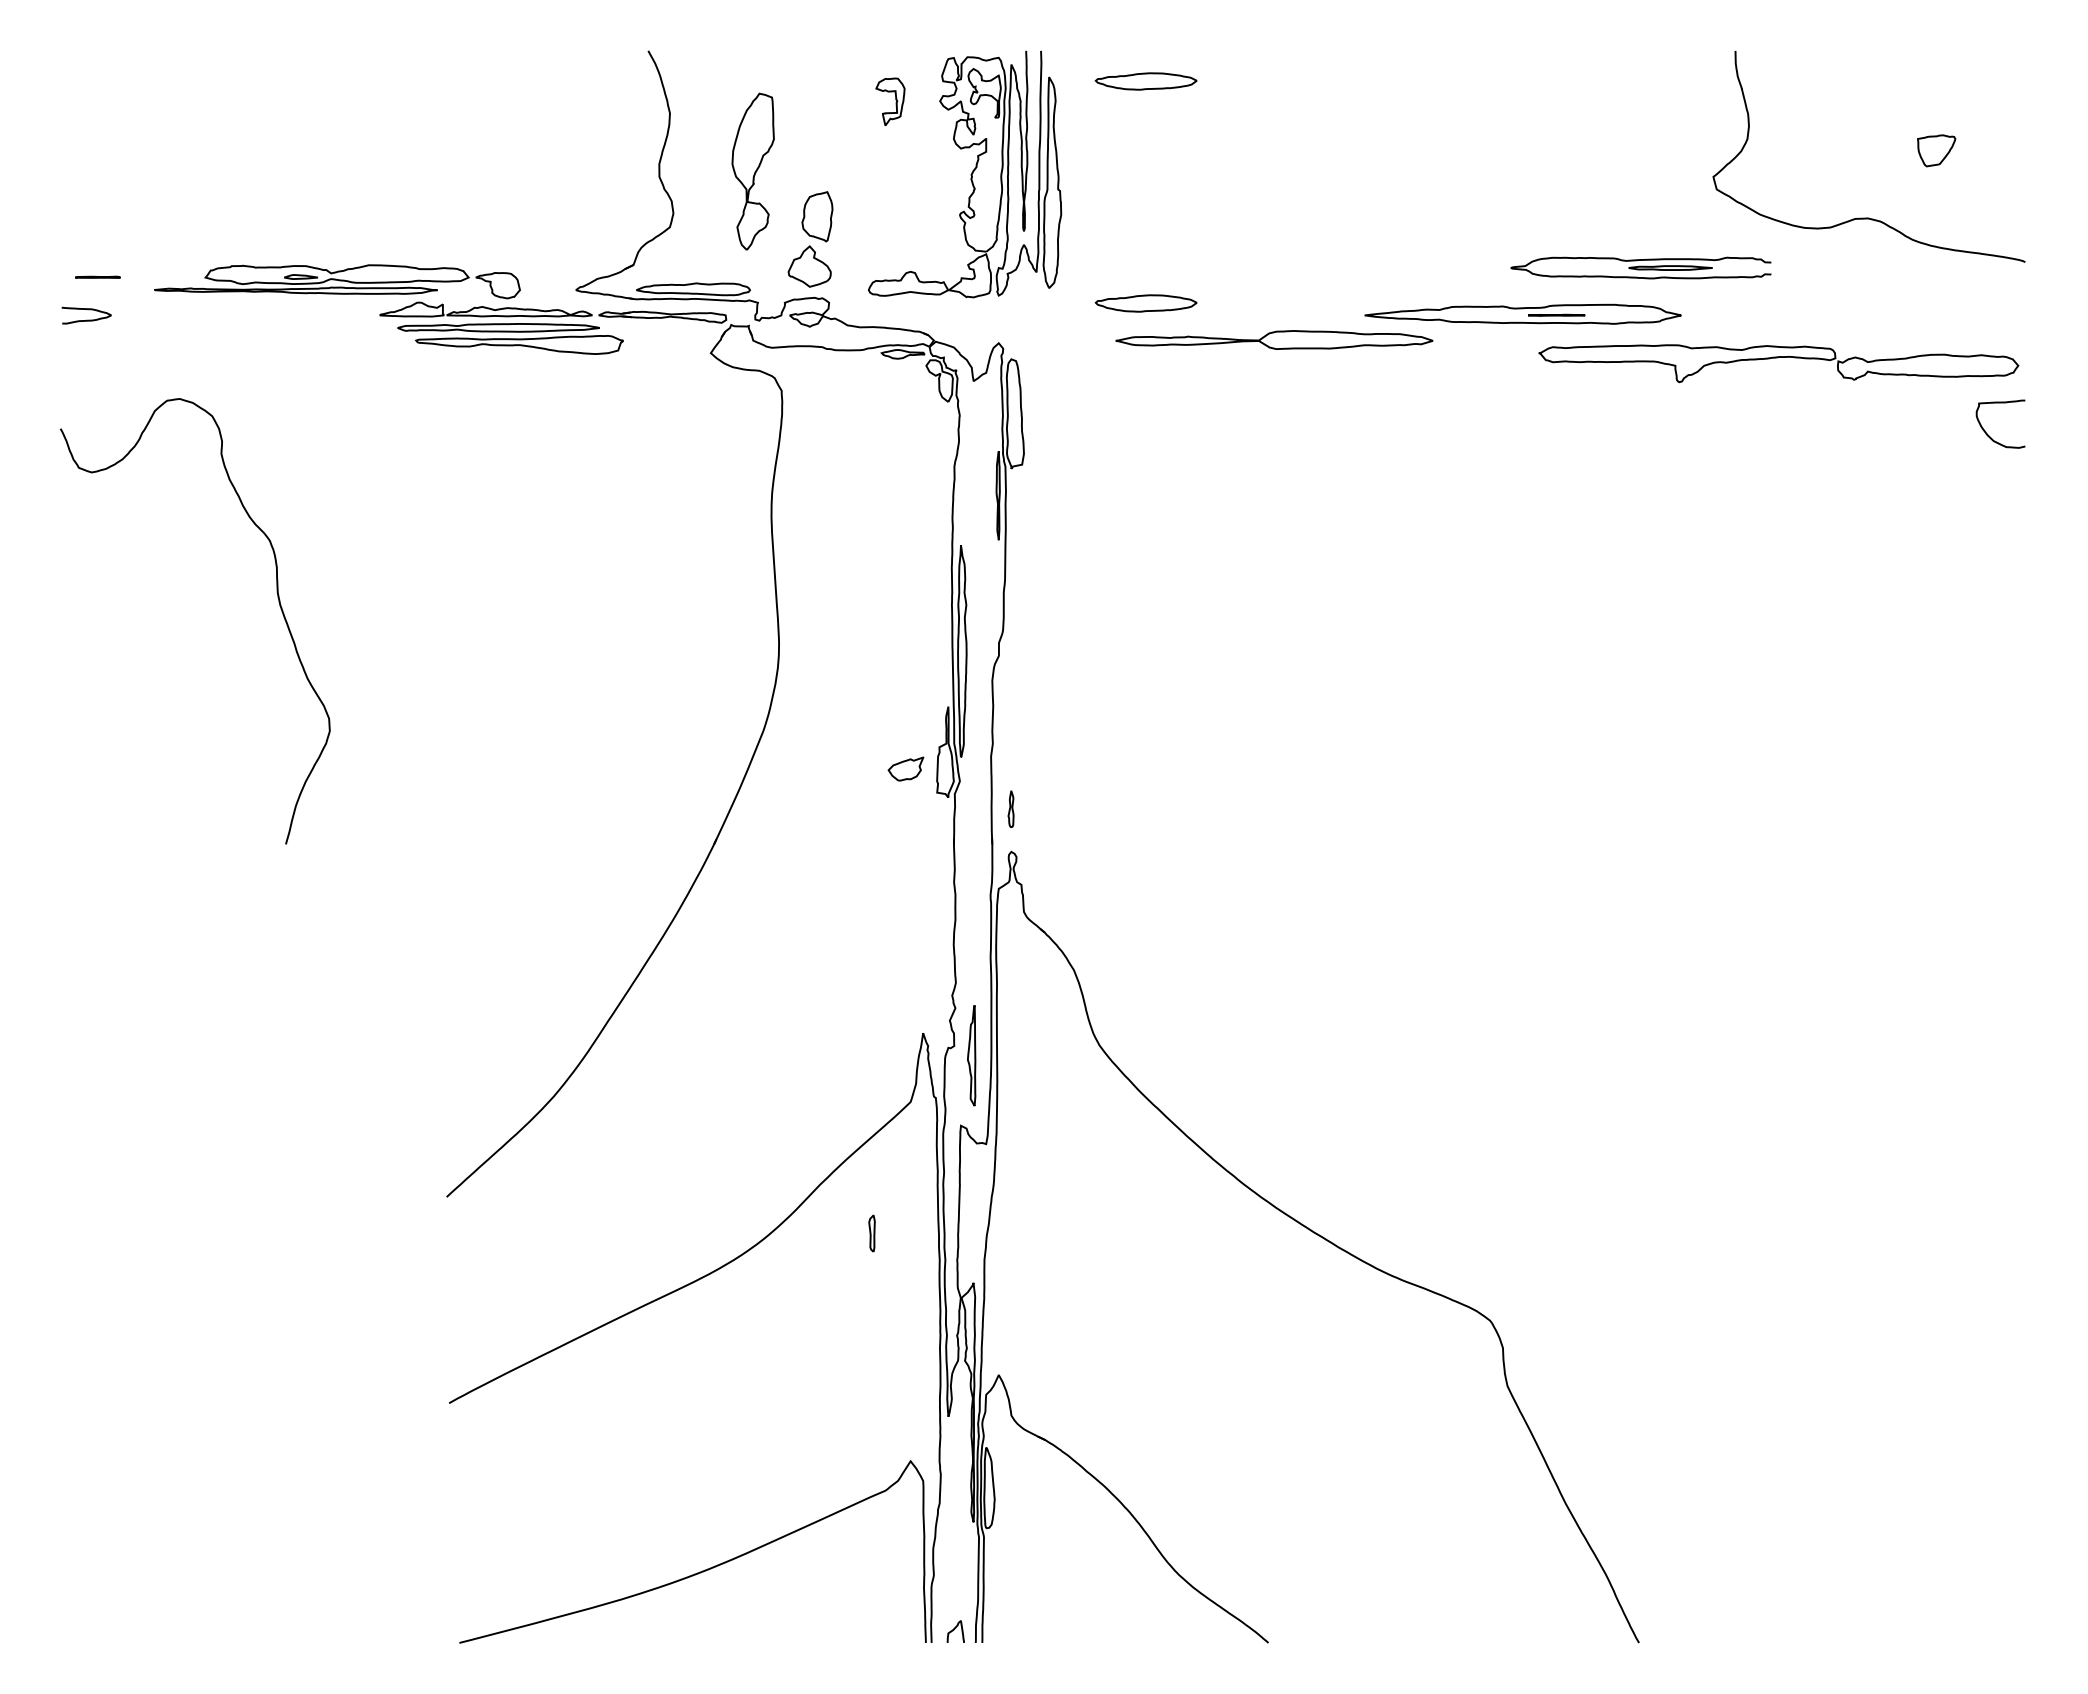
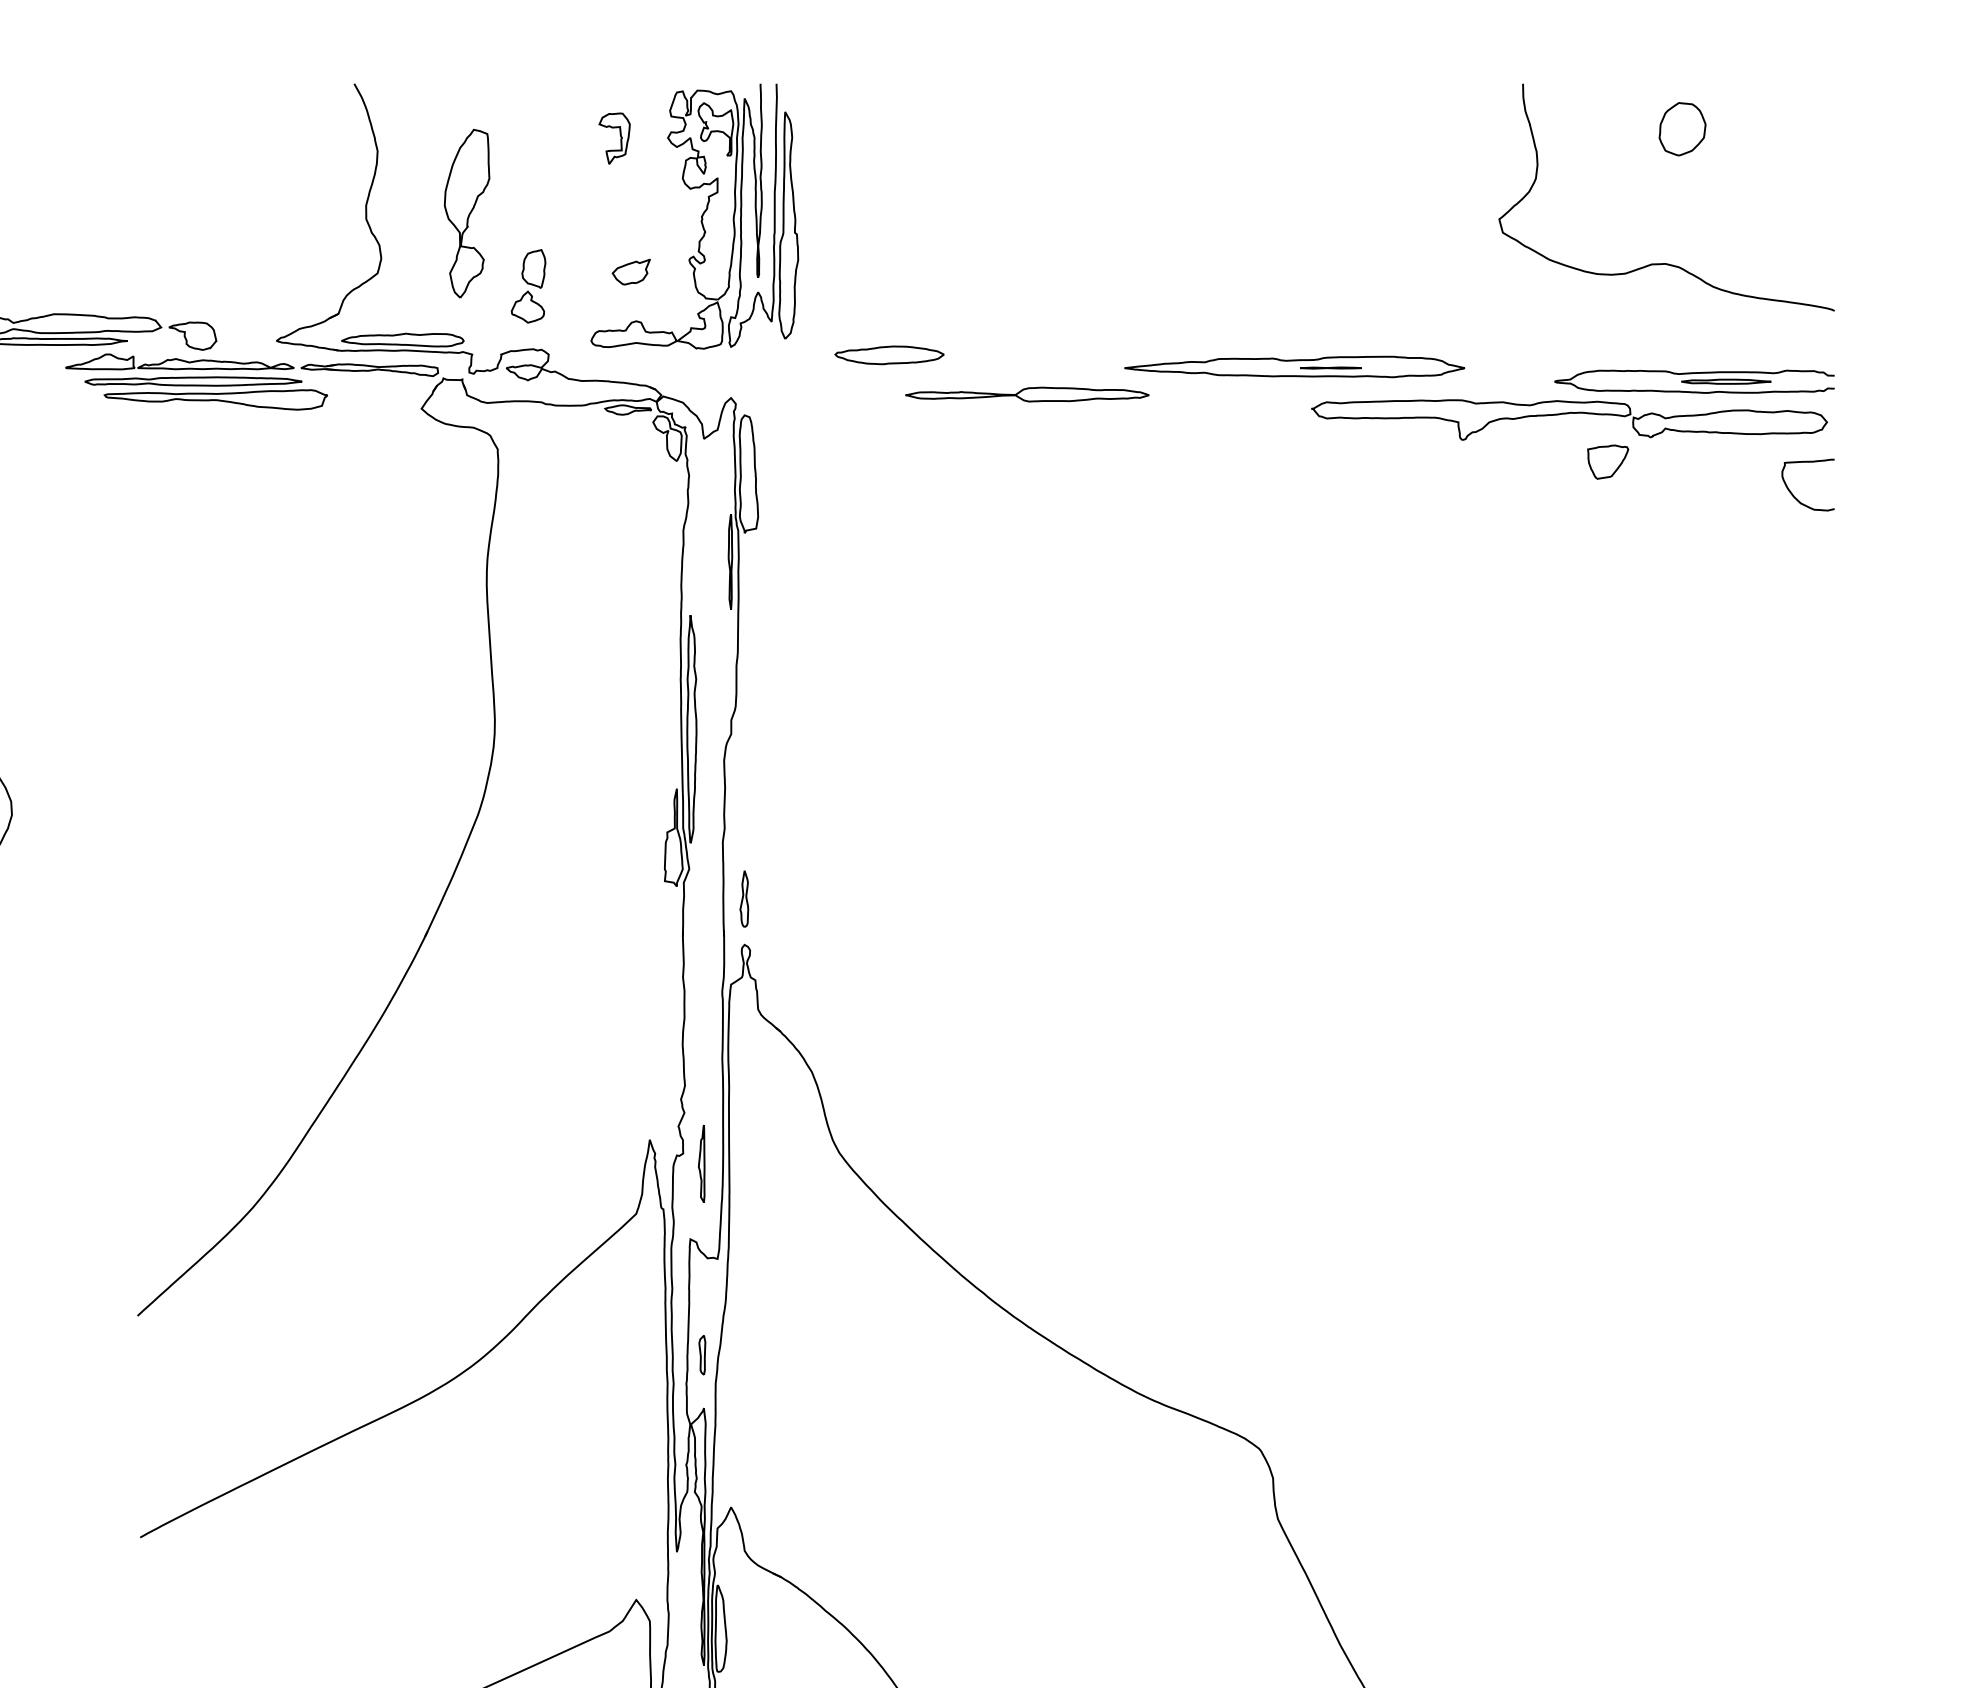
part: (1145, 81) -> (888, 116), removed
part: (1883, 92) -> (1682, 128), added
part: (1936, 150) -> (1607, 461), moved
part: (809, 238) -> (527, 285), size x0.71
part: (1640, 267) -> (1693, 381), moved
part: (1274, 339) -> (1027, 394), size x0.71
part: (905, 768) -> (630, 271), moved
part: (1010, 808) -> (743, 898), size x1.43
part: (970, 1055) -> (700, 1163), size x0.71
part: (871, 1233) -> (701, 1355), moved

